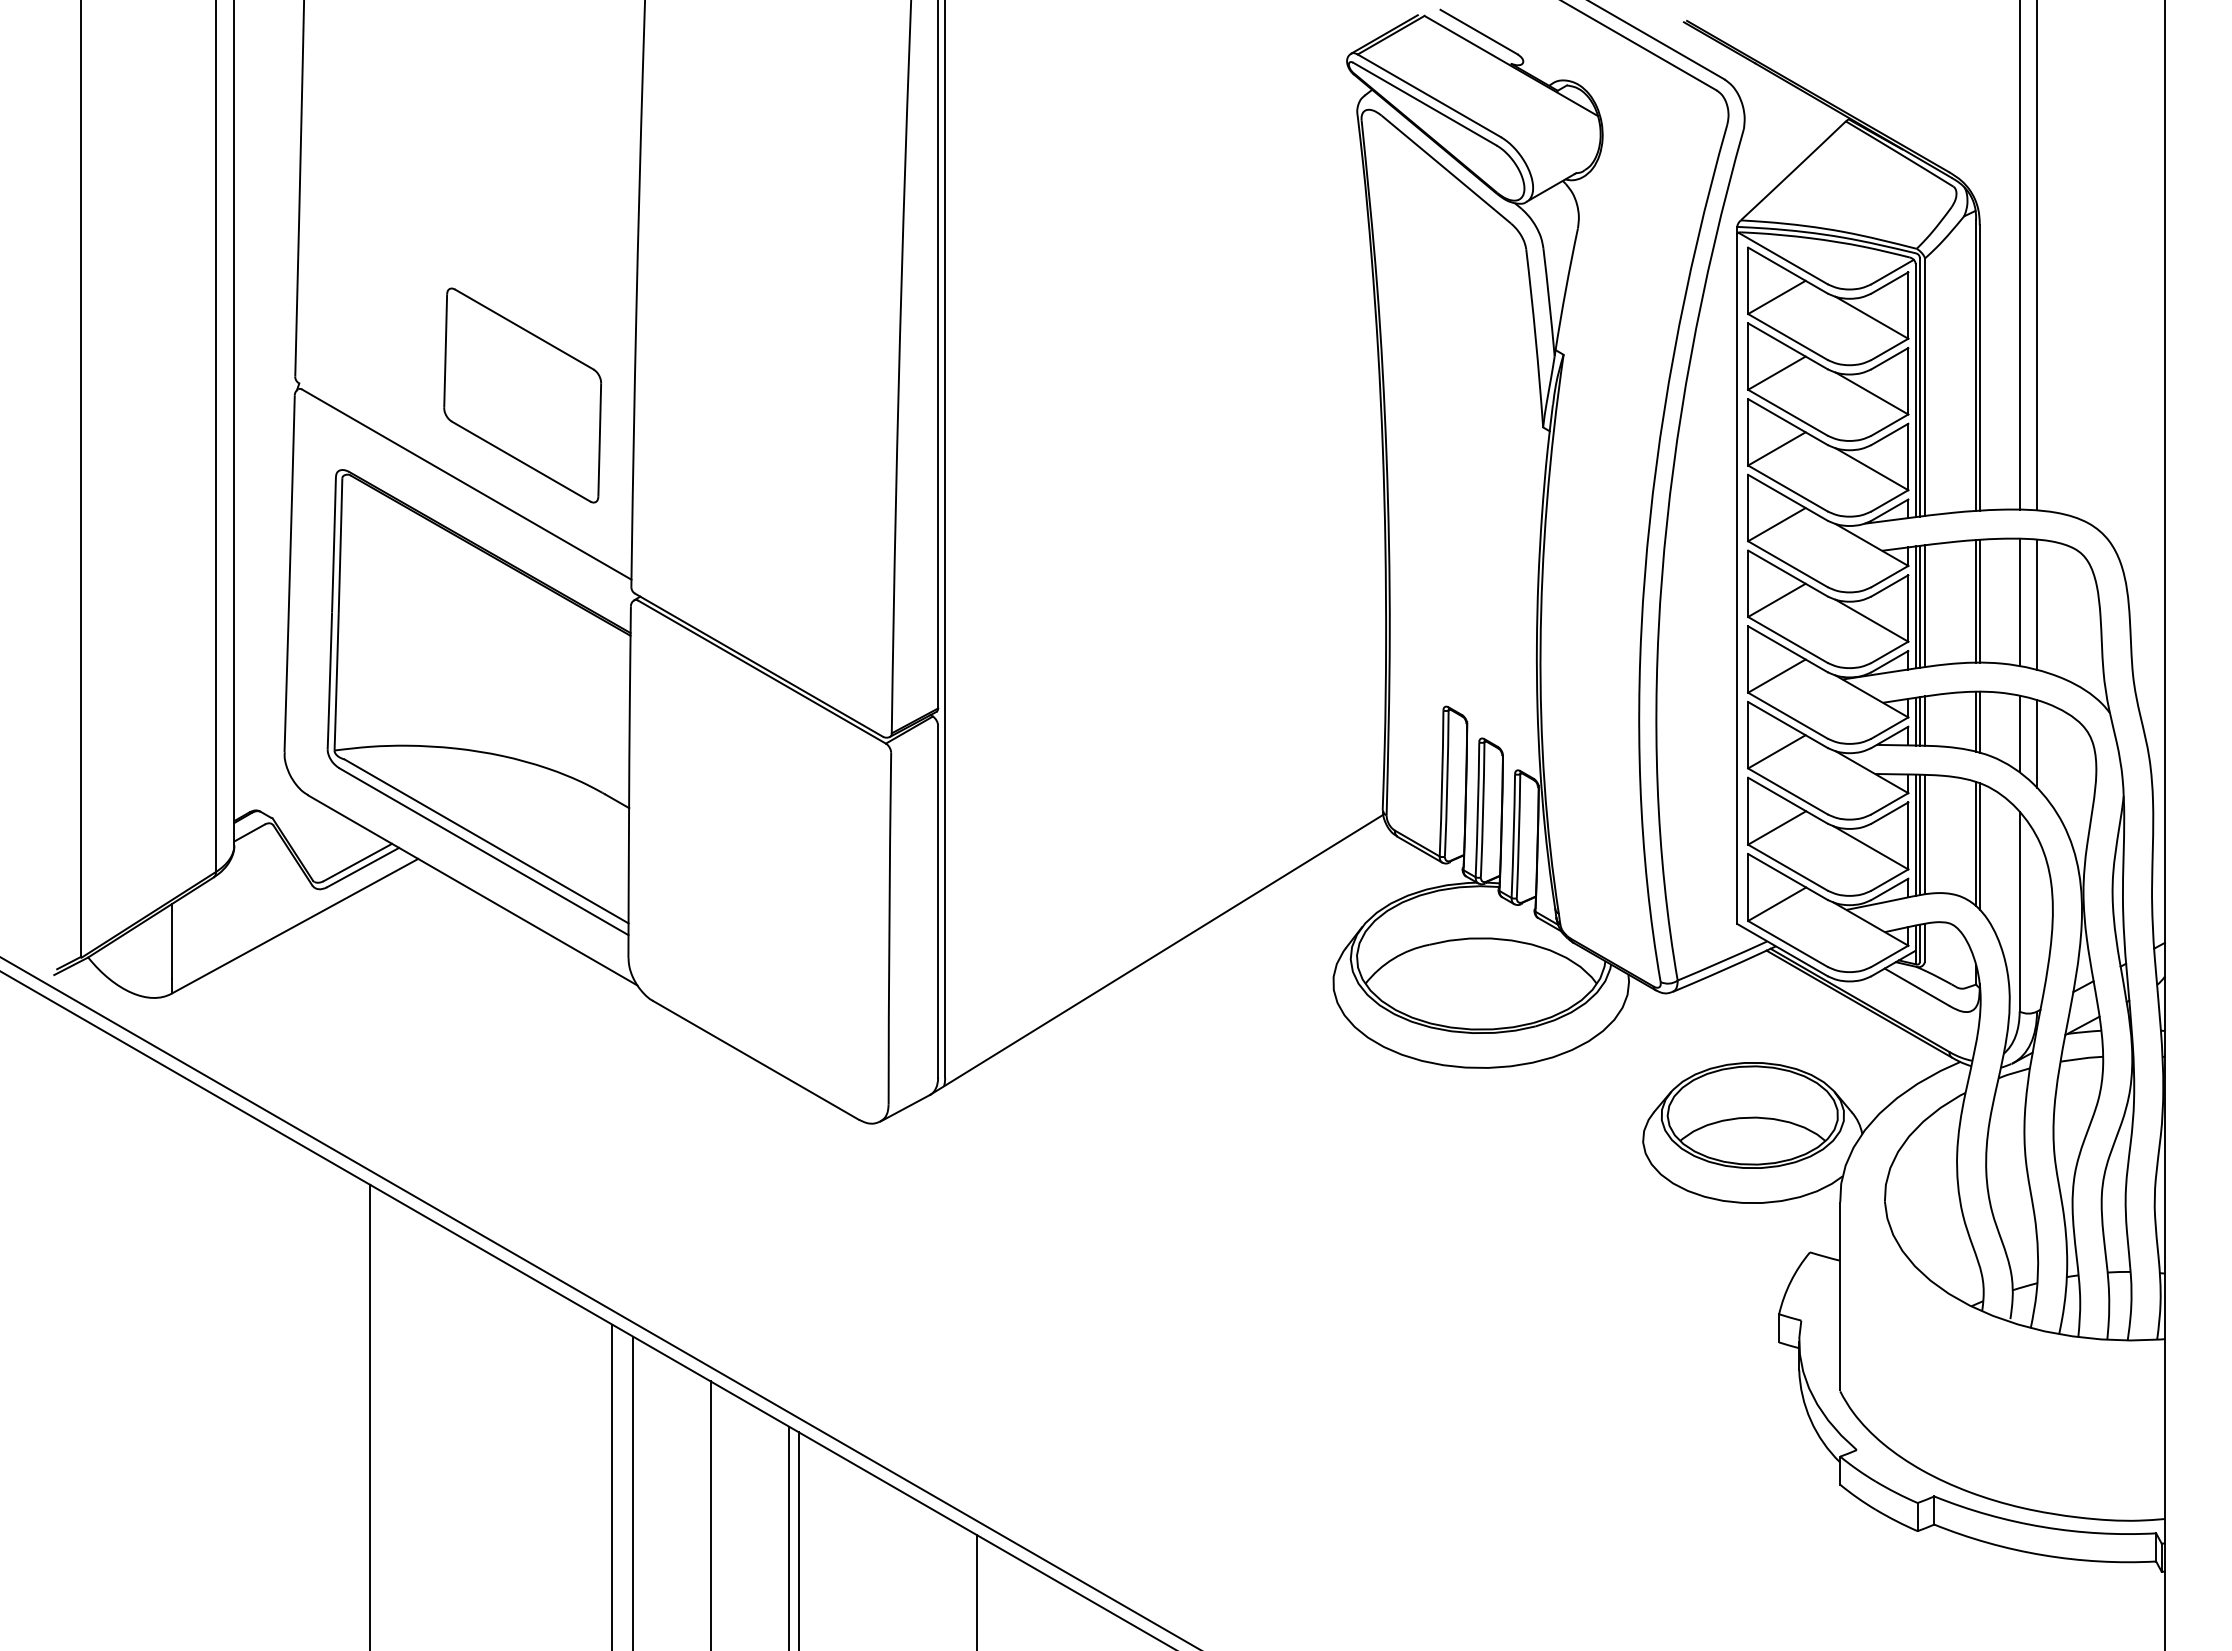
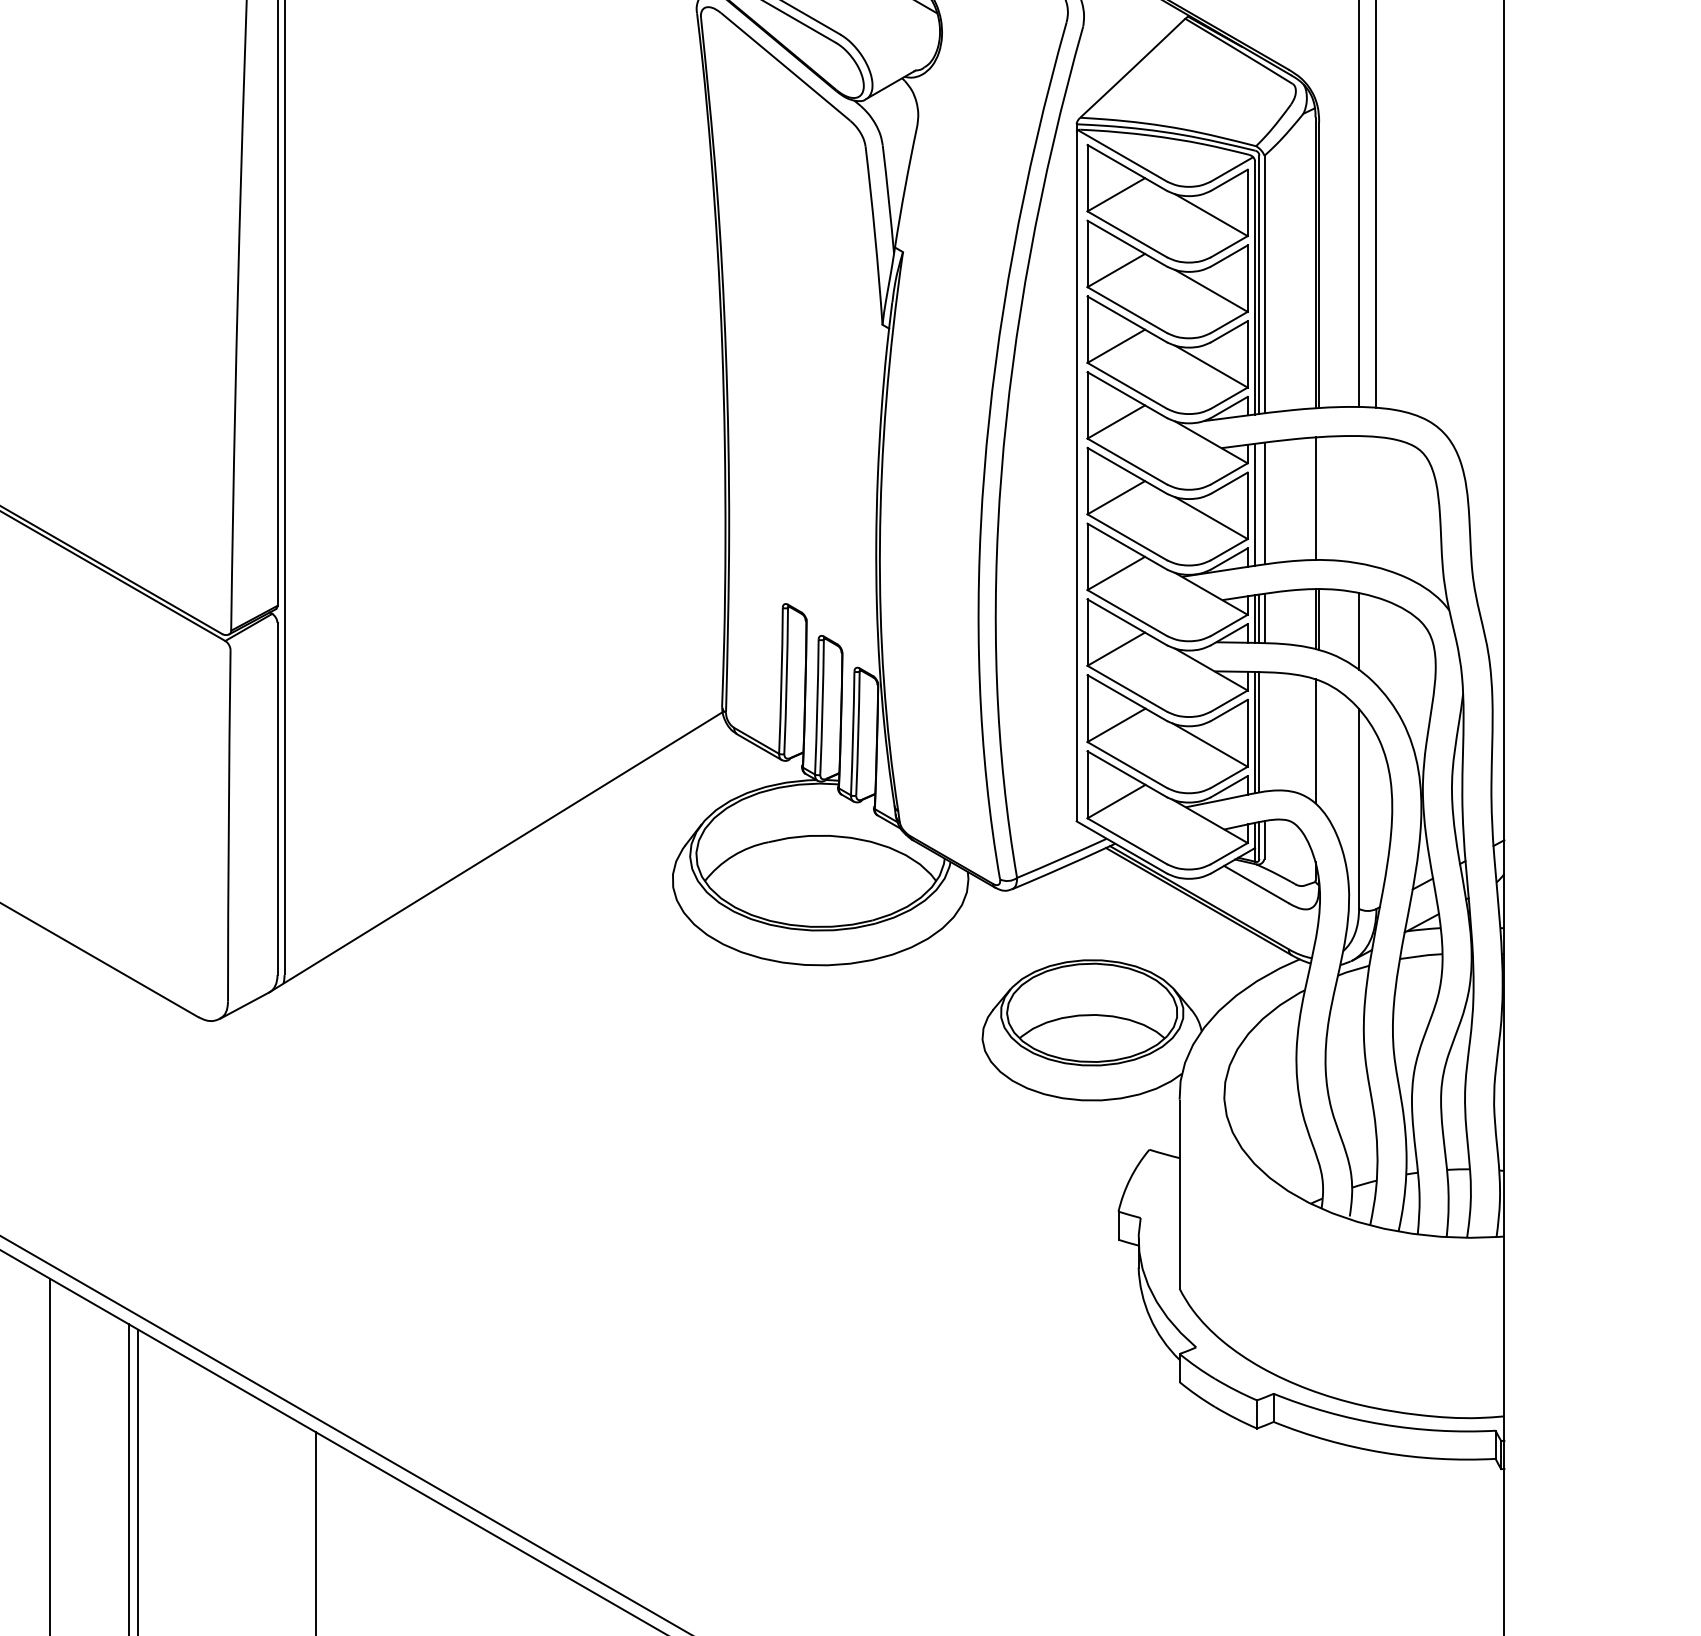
line: (1979, 600) -> (1318, 497), removed
line: (2019, 602) -> (1358, 499), removed
line: (2037, 604) -> (1376, 501), removed
line: (1919, 606) -> (1258, 503), removed
line: (2037, 743) -> (1376, 640), removed
line: (1925, 834) -> (1264, 731), removed
line: (1979, 846) -> (1318, 743), removed

